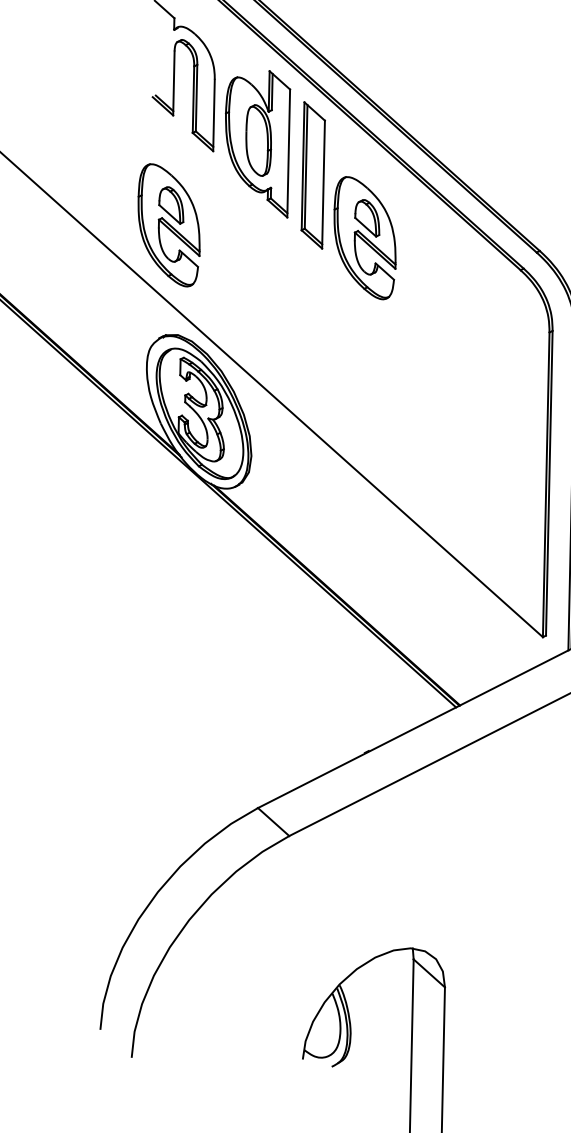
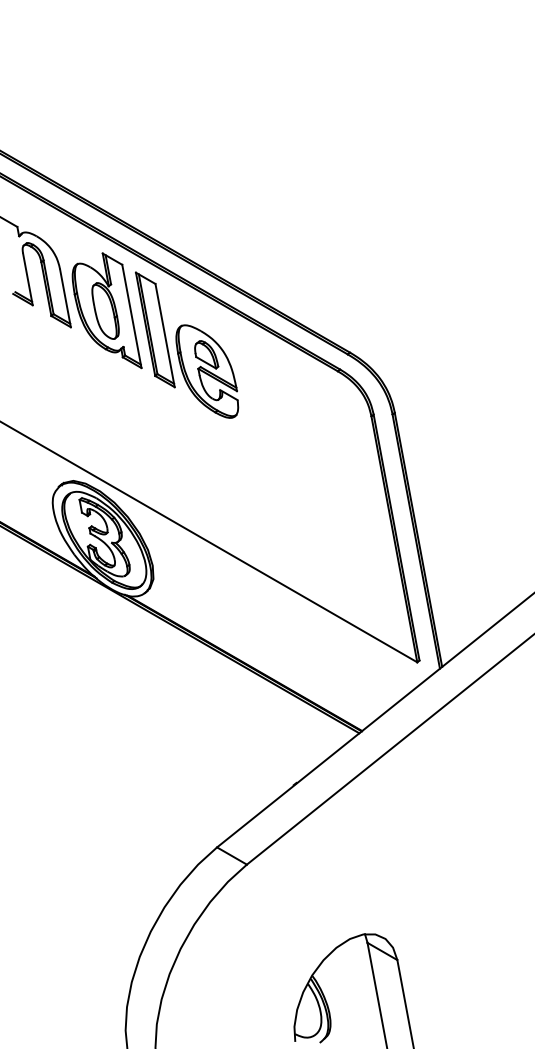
part: (168, 225) -> (47, 394), removed

